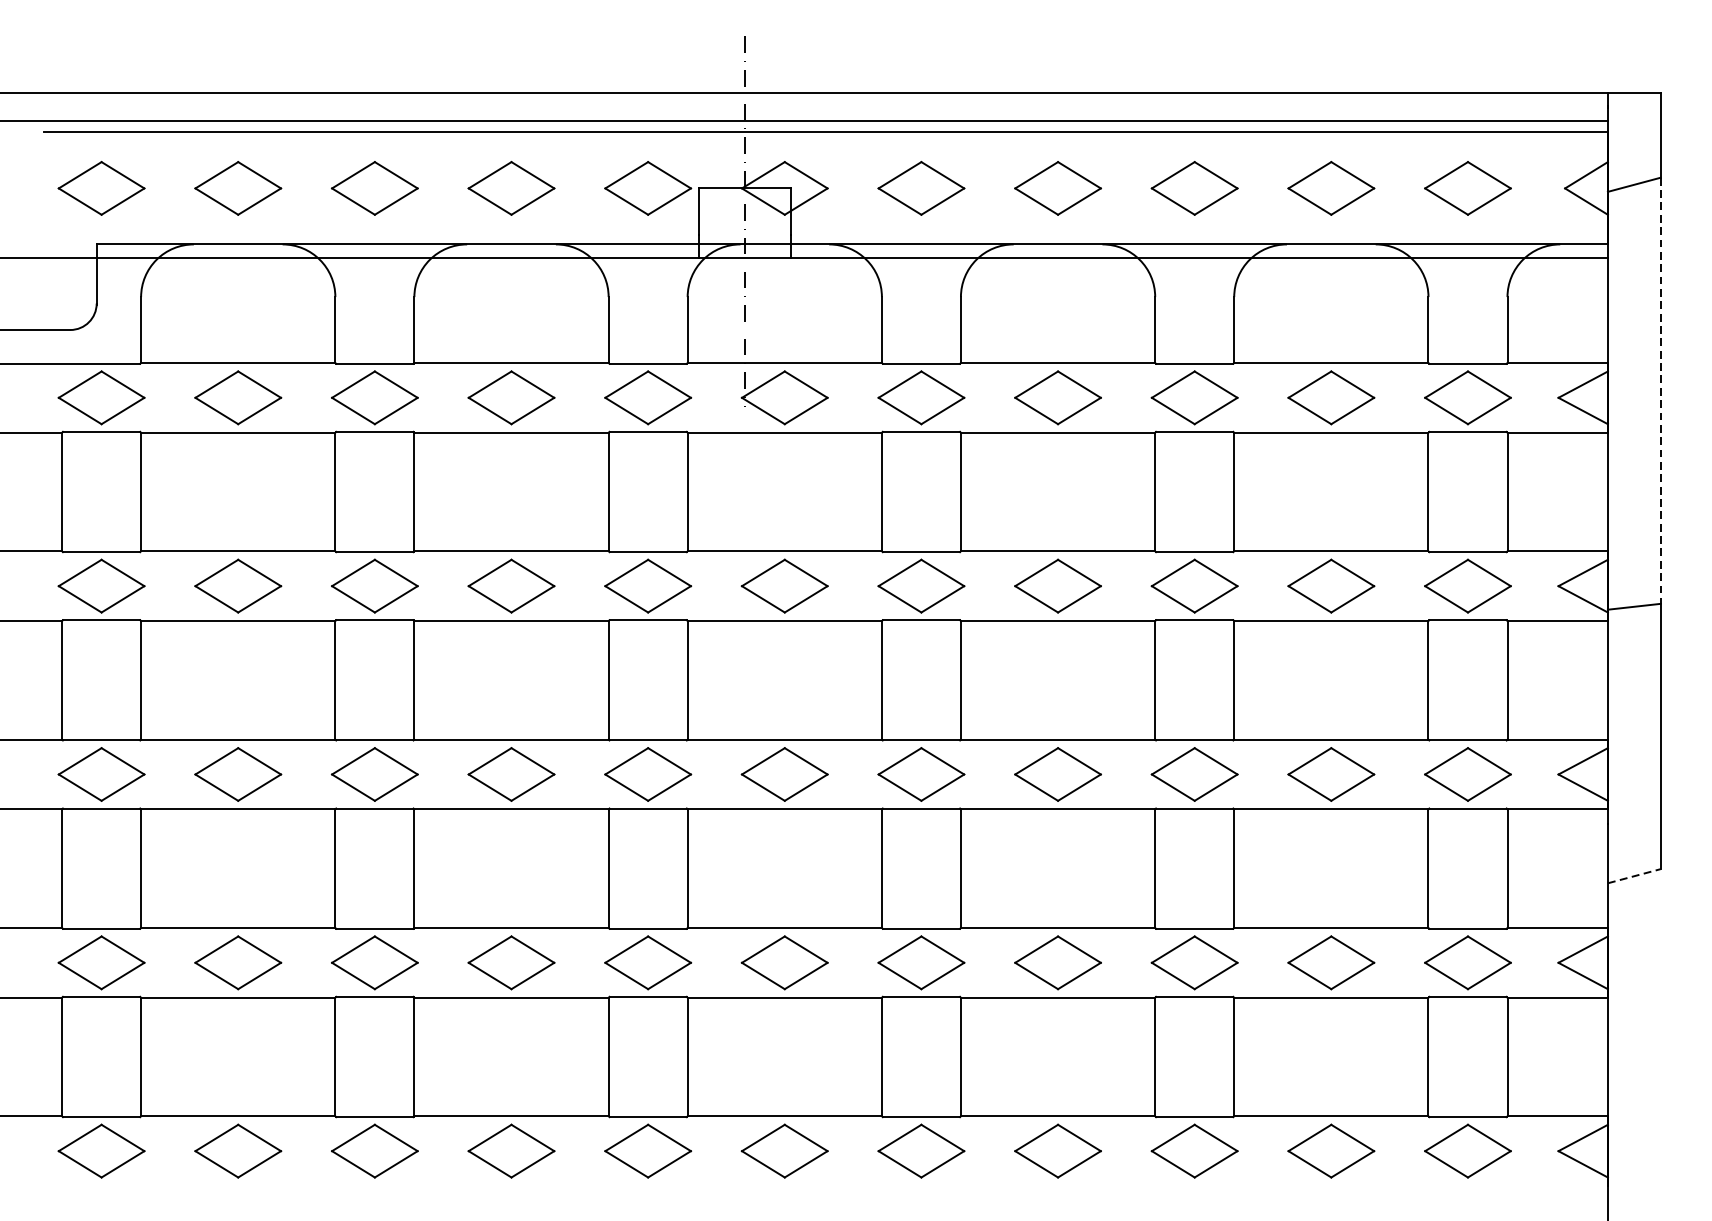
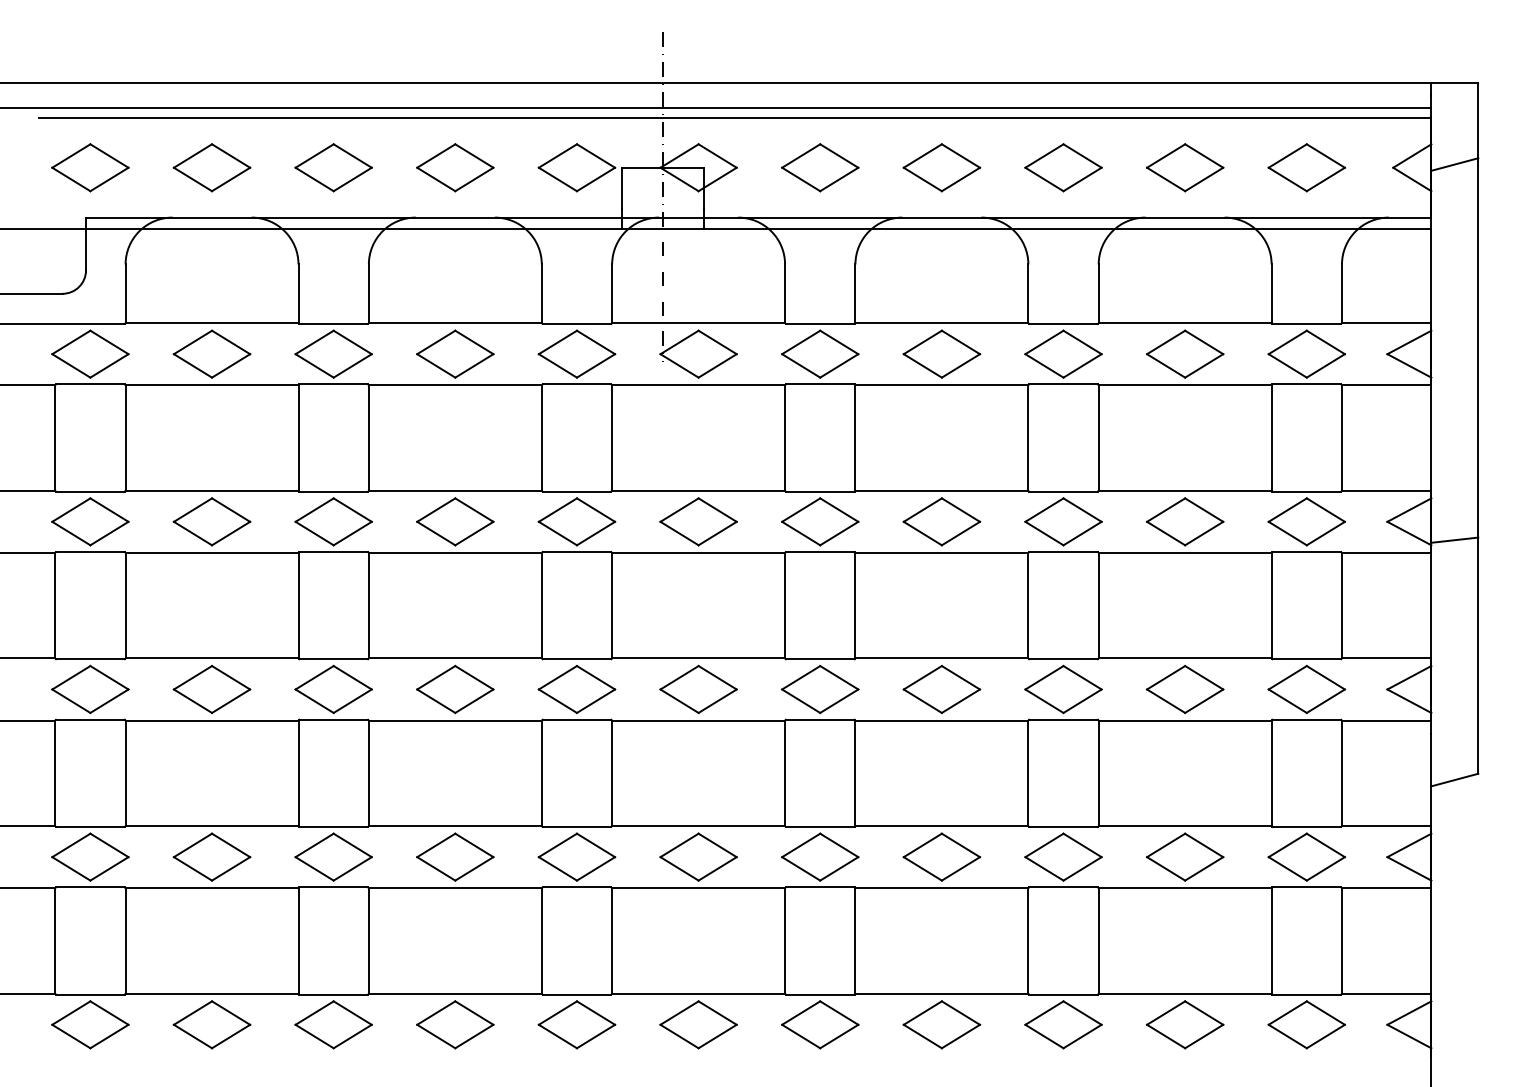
line: (1660, 390) -> (1478, 347), dashed -> solid
line: (1635, 875) -> (1455, 779), dashed -> solid

